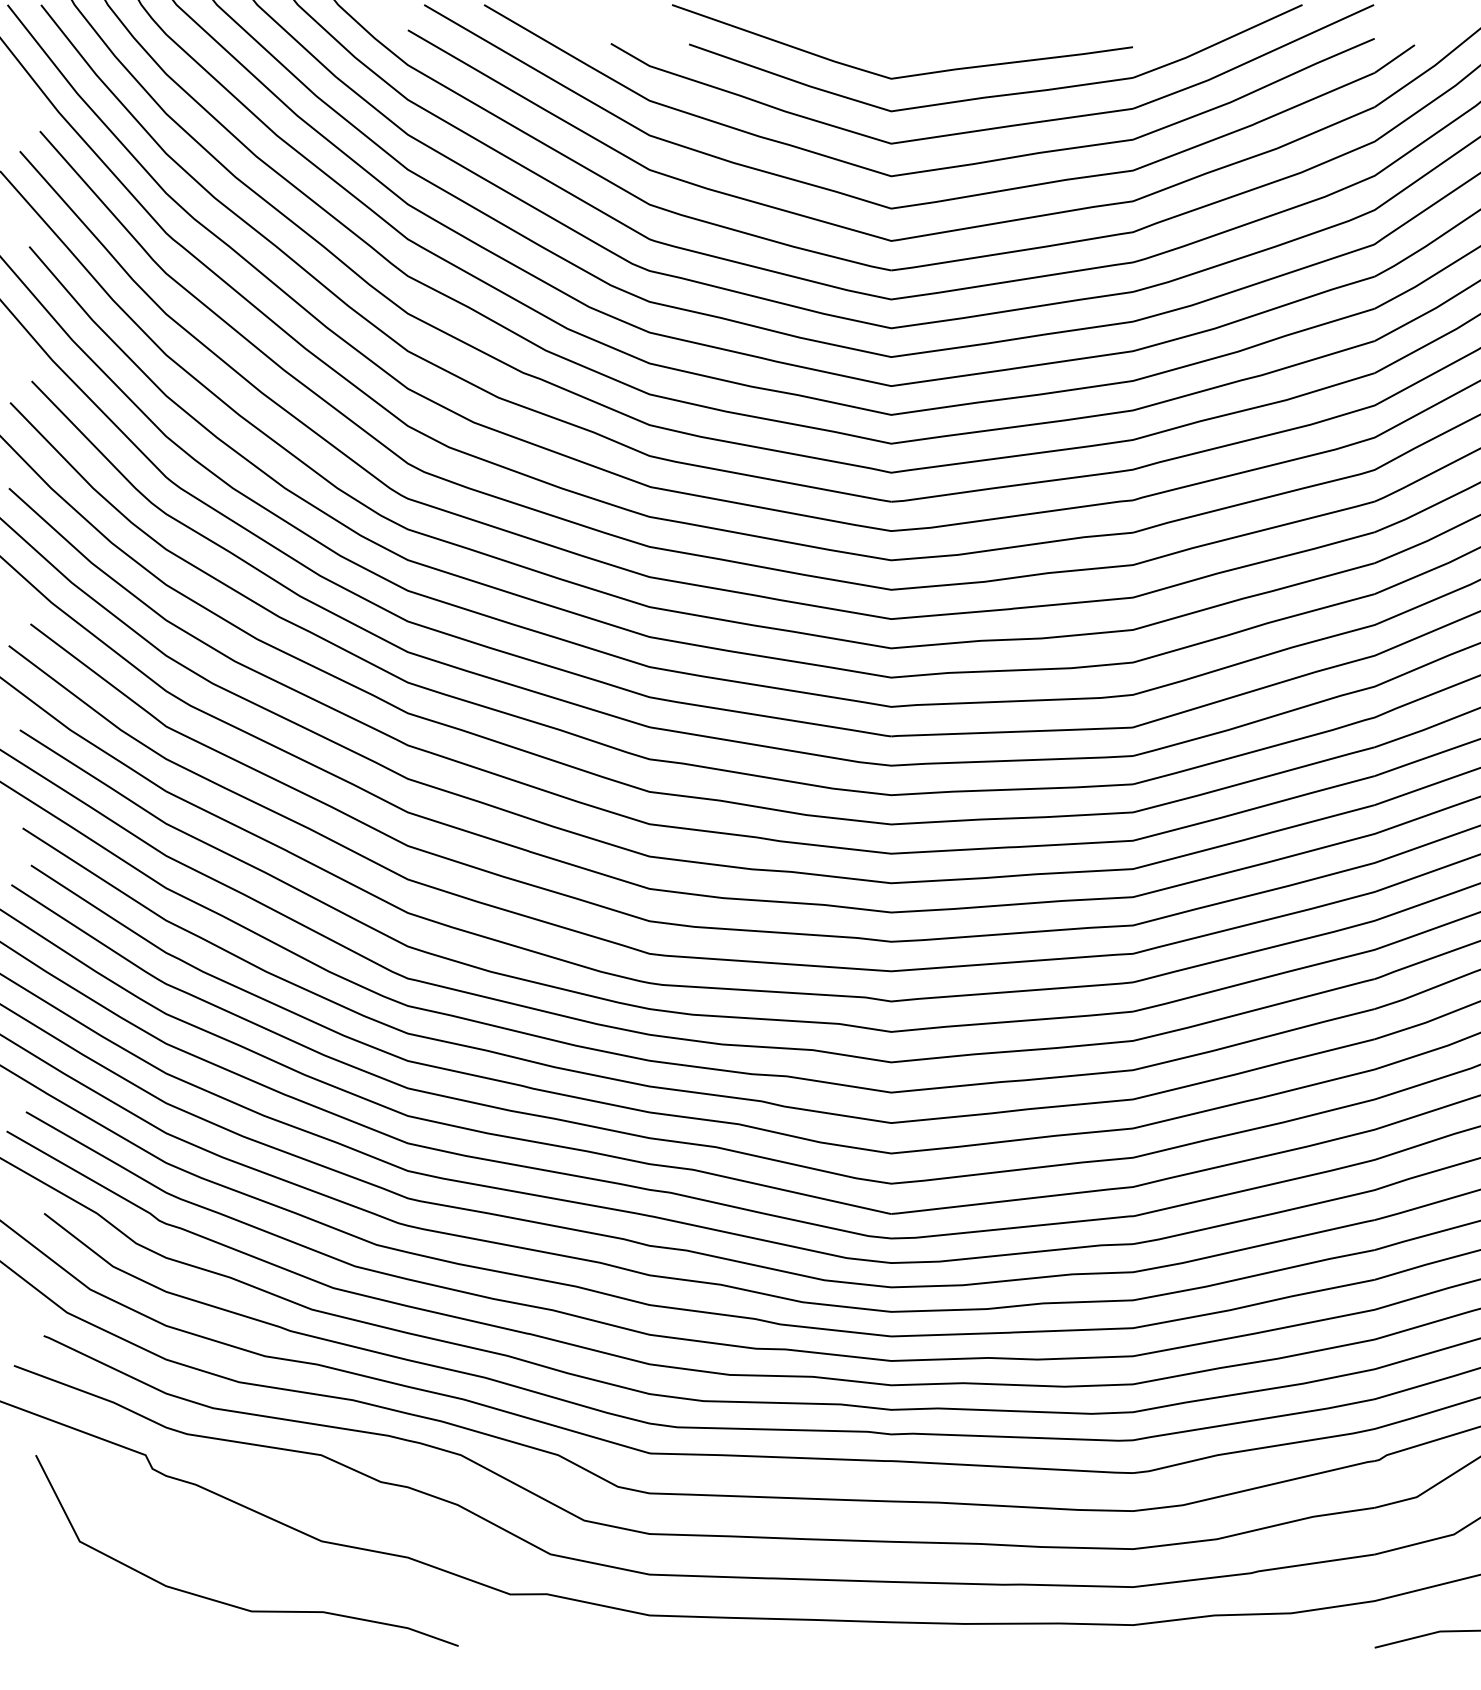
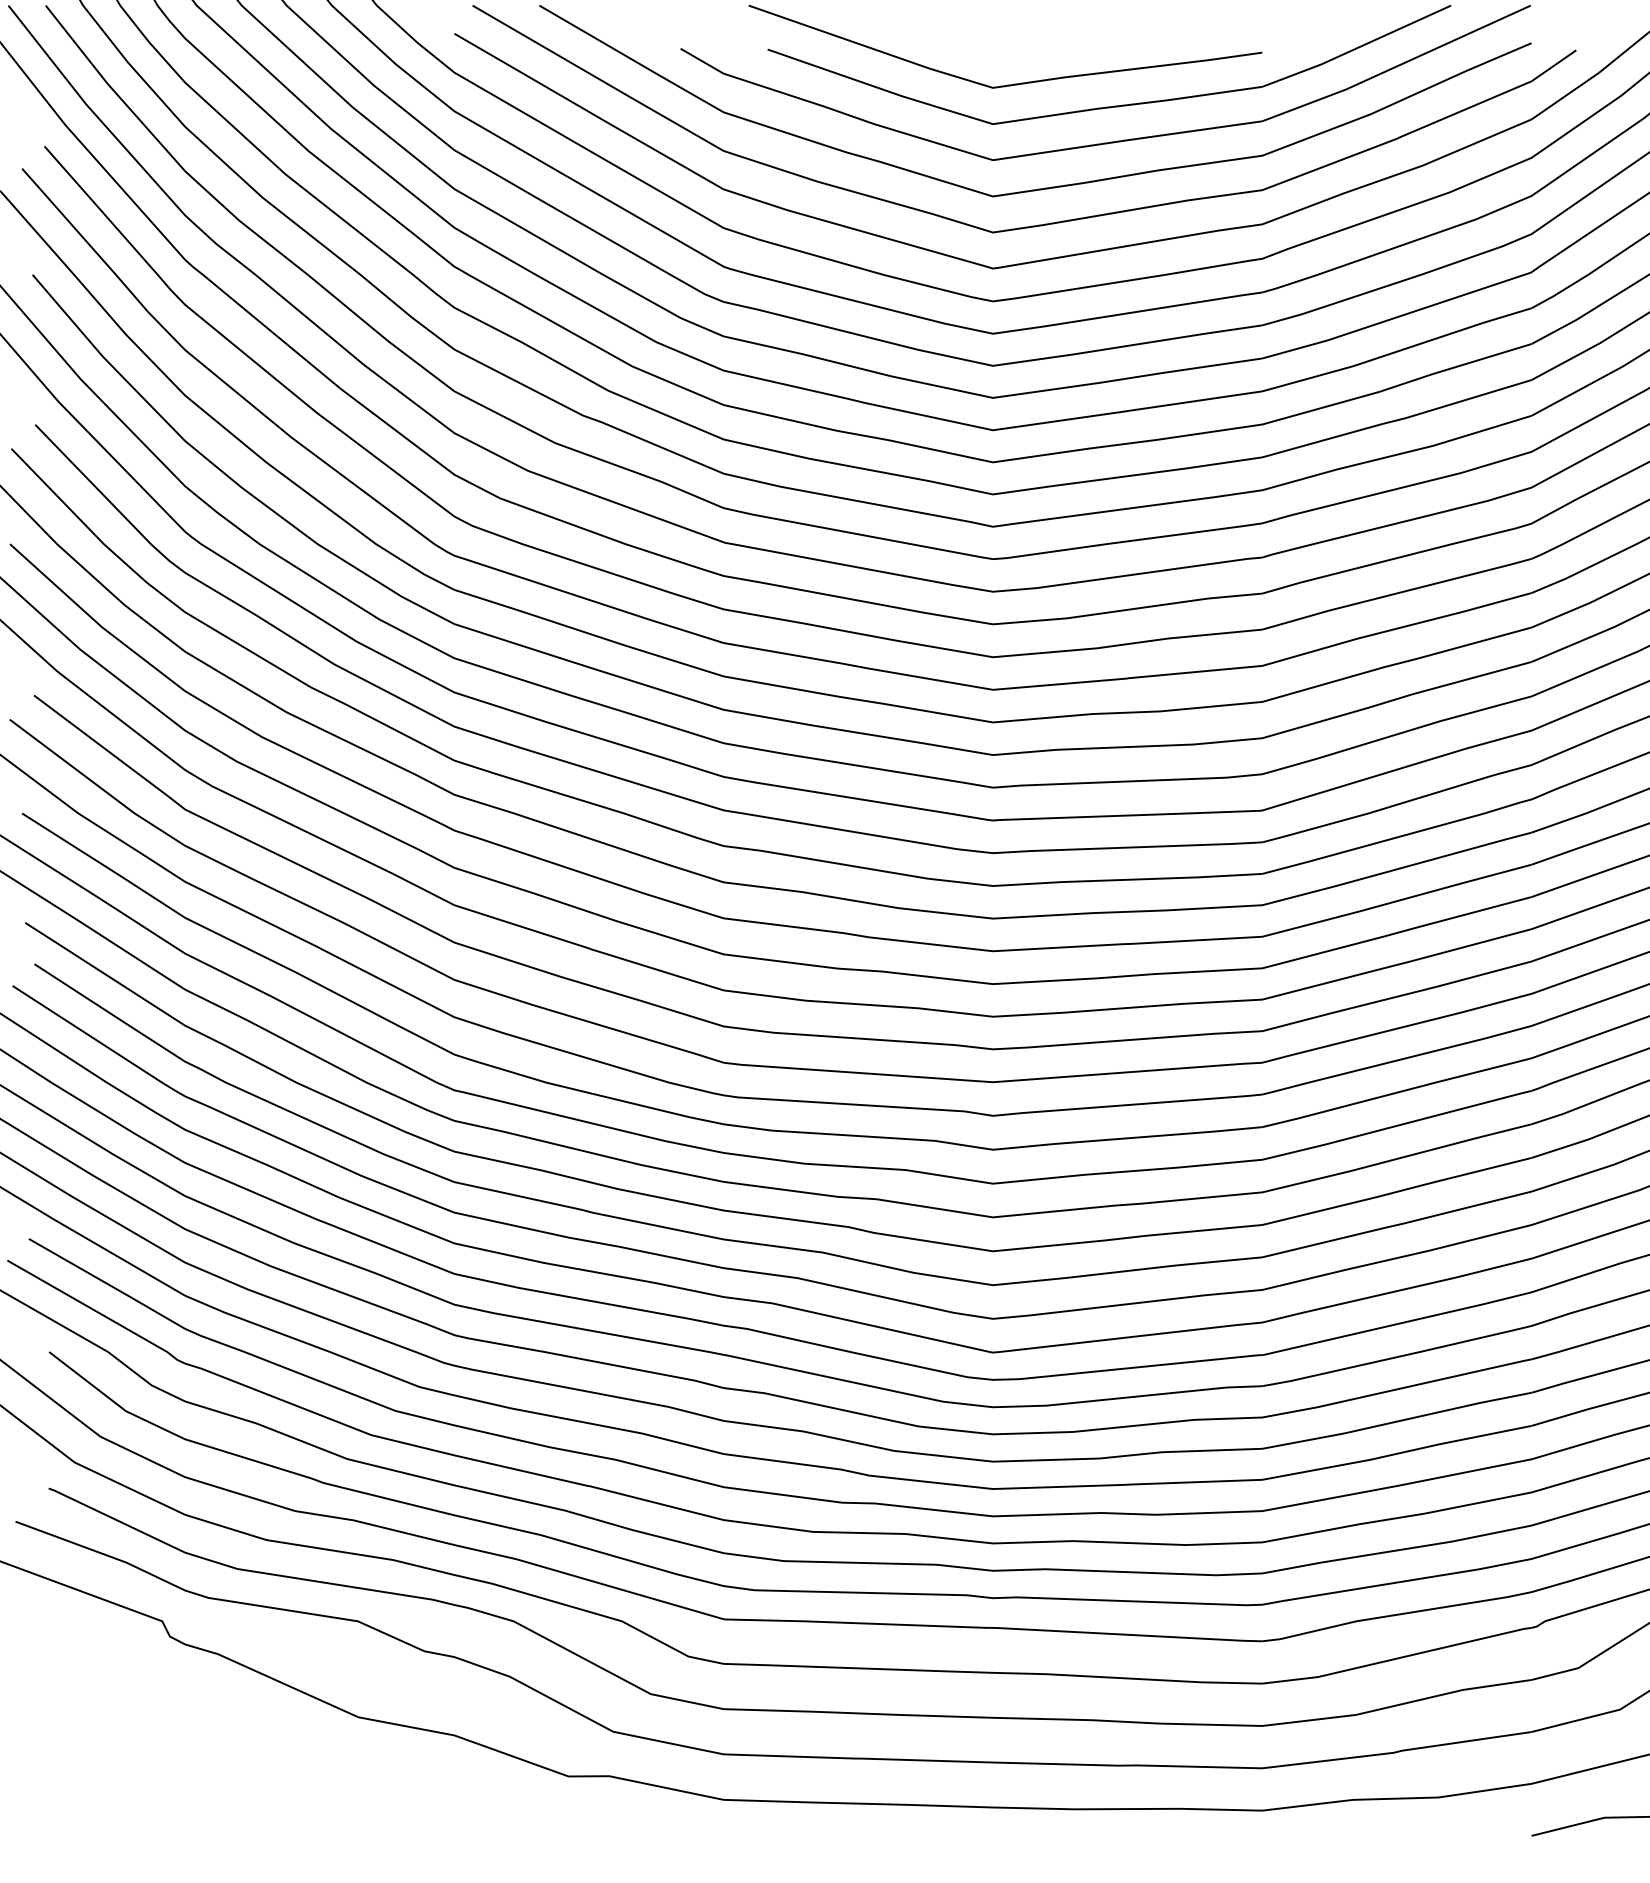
curve: (232, 1604) -> (259, 1787), removed

